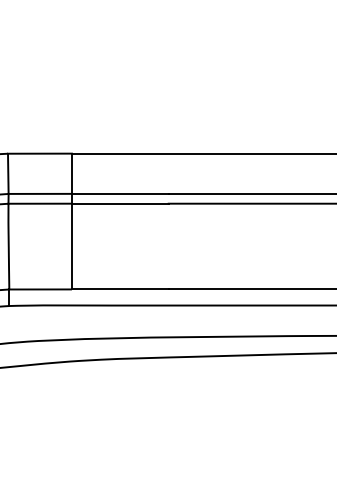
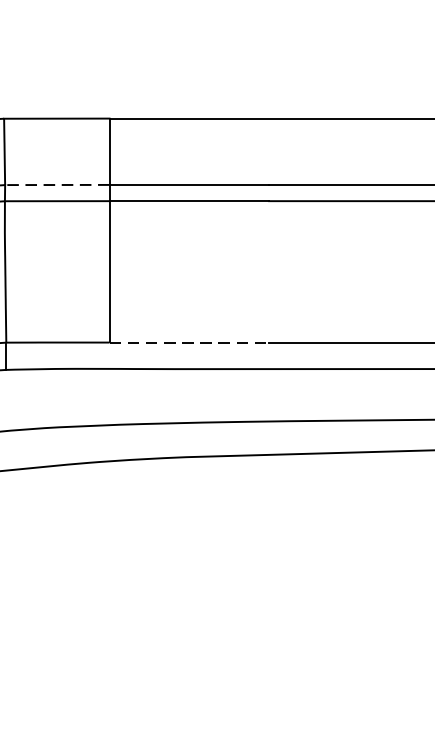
line: (40, 193) -> (57, 184), solid -> dashed
line: (120, 289) -> (189, 342), solid -> dashed

